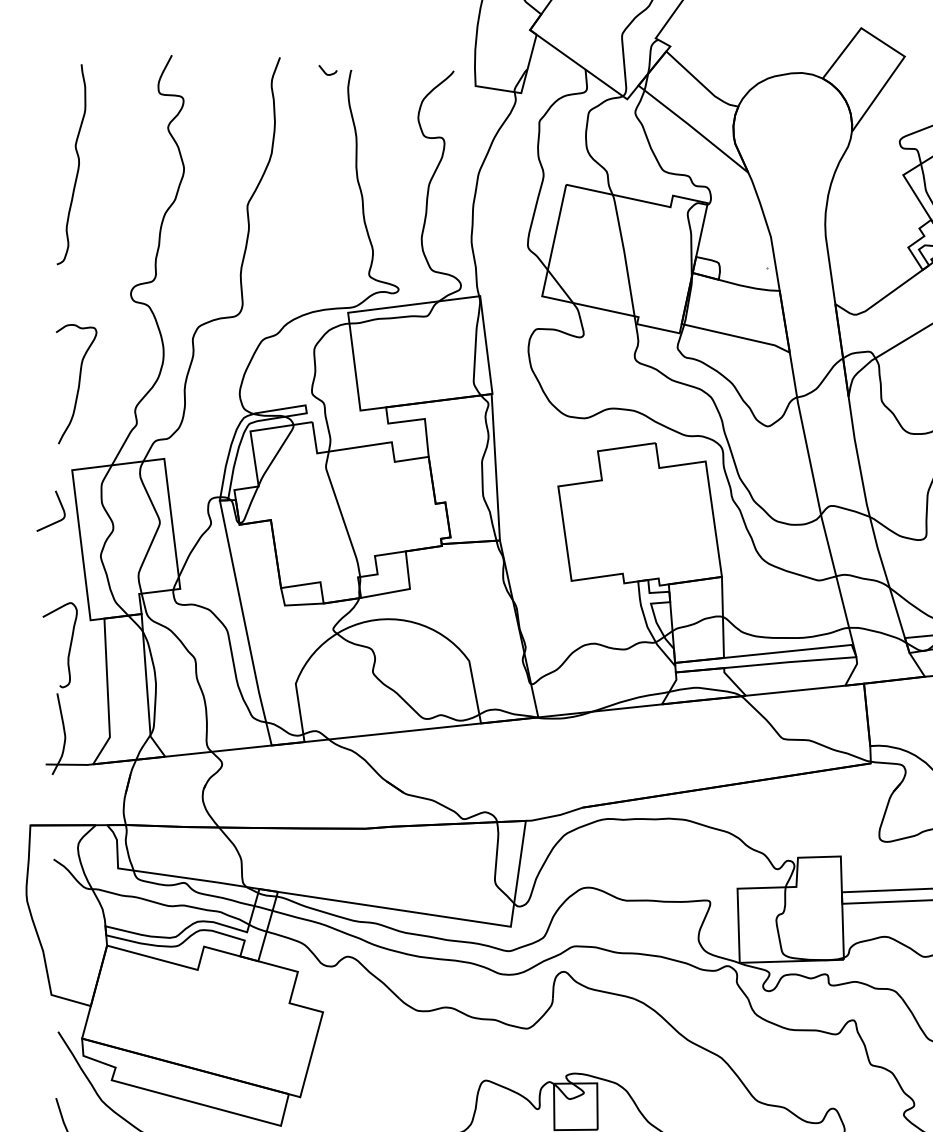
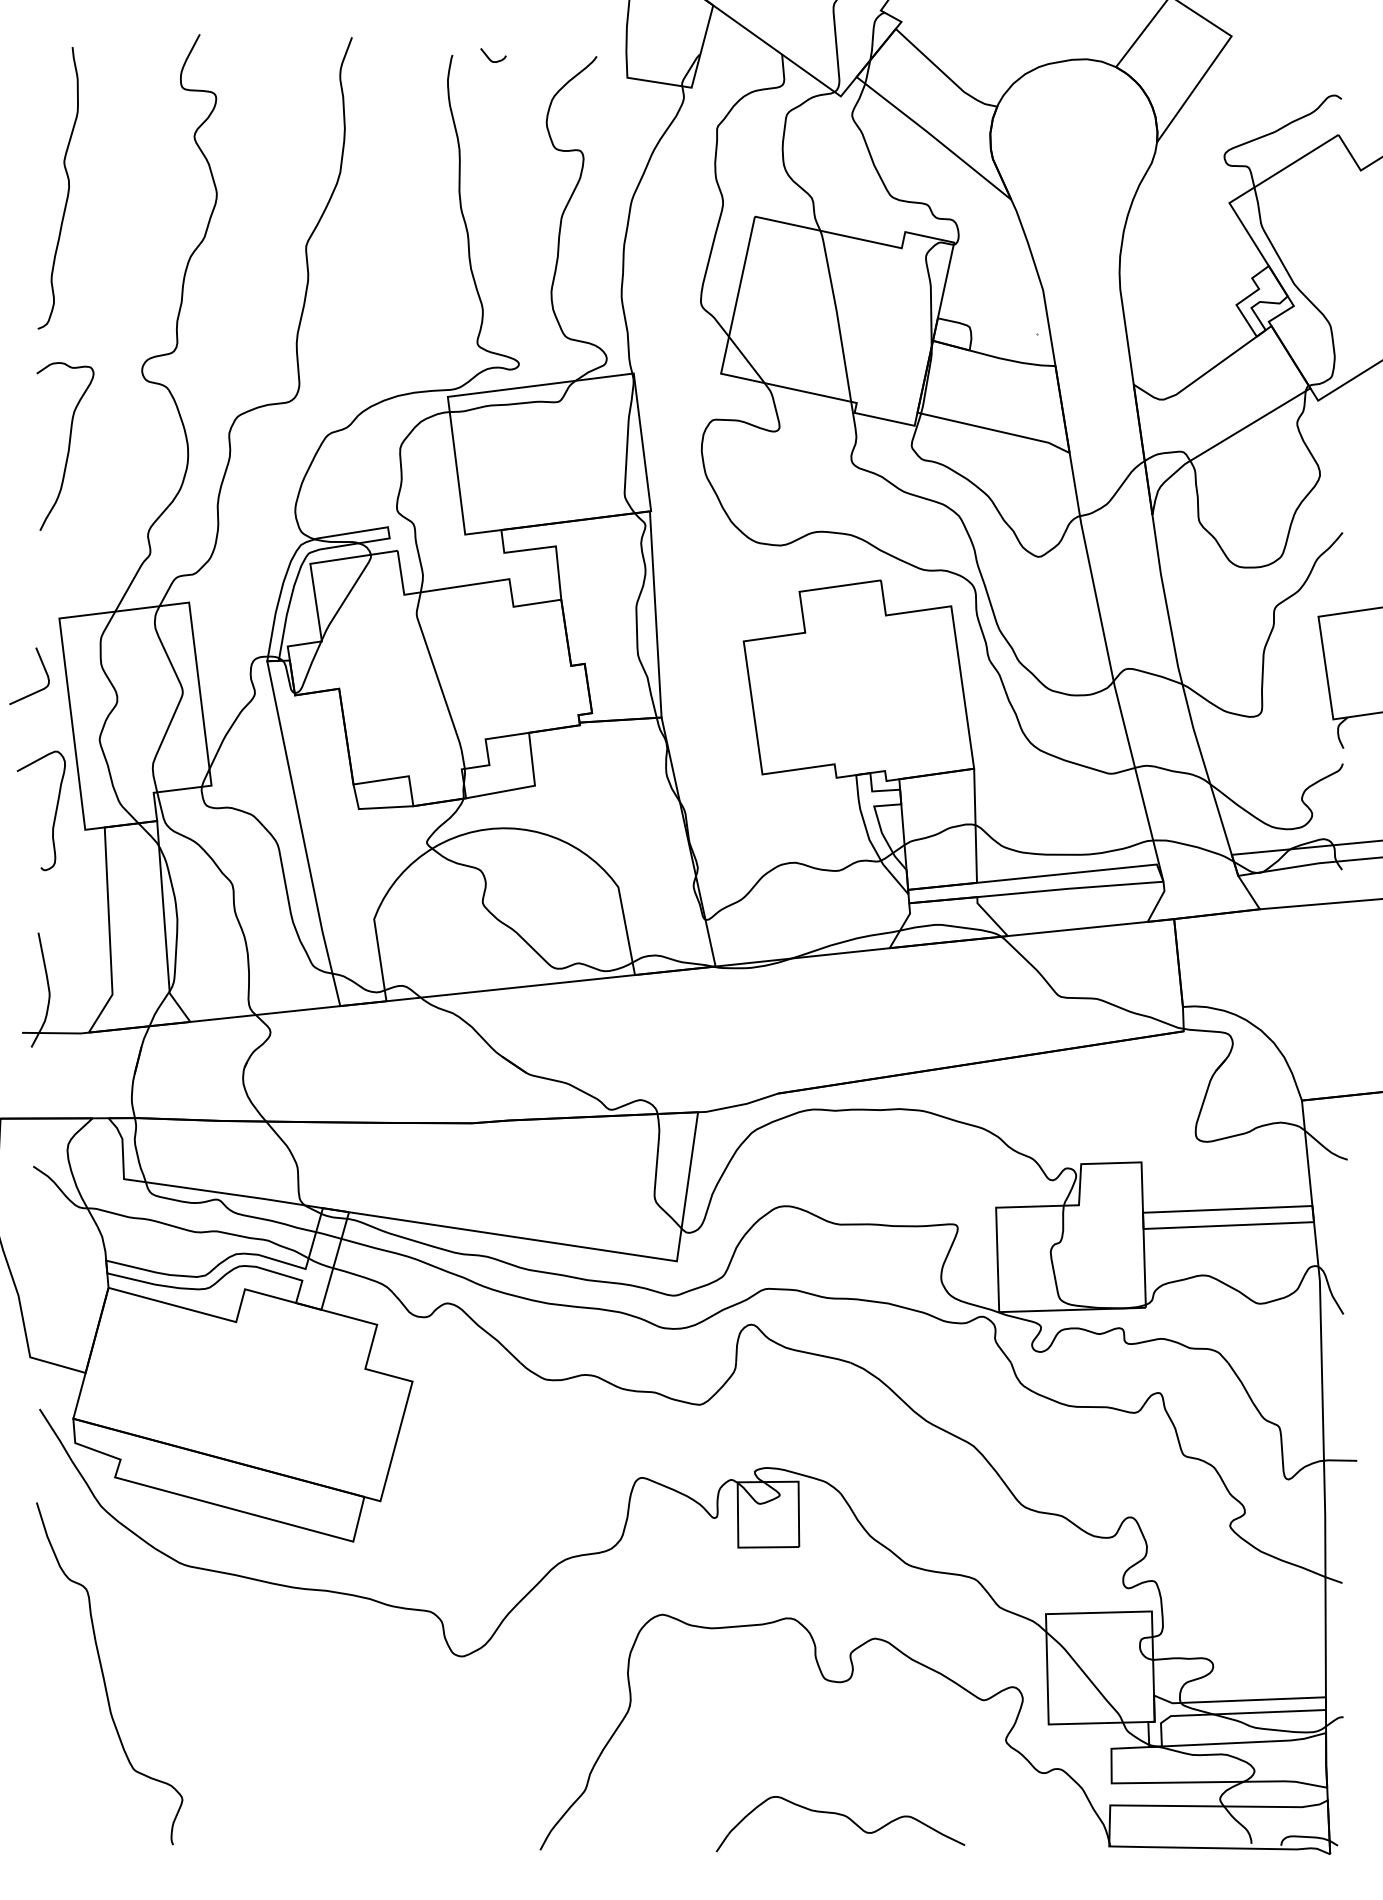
curve: (325, 72) -> (490, 58), moved
curve: (78, 384) -> (68, 446), moved
curve: (69, 647) -> (54, 814), moved

